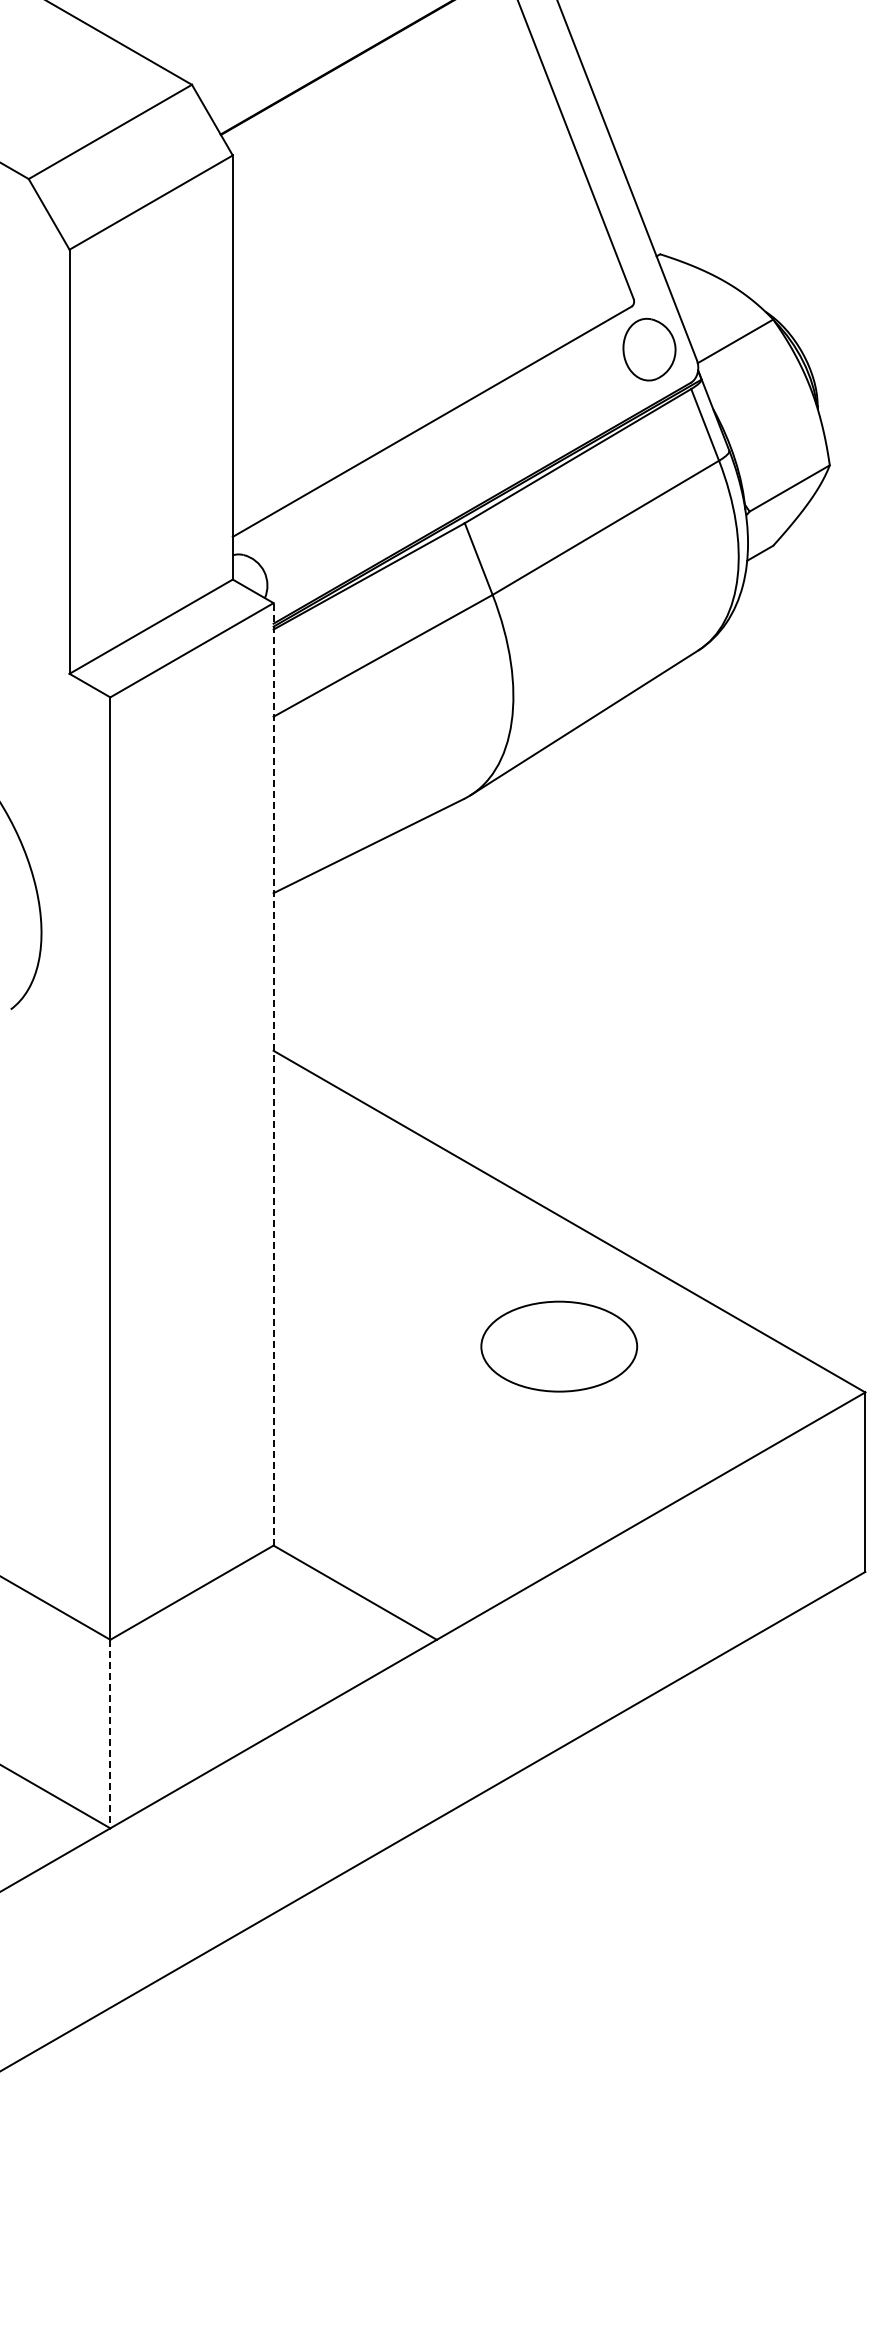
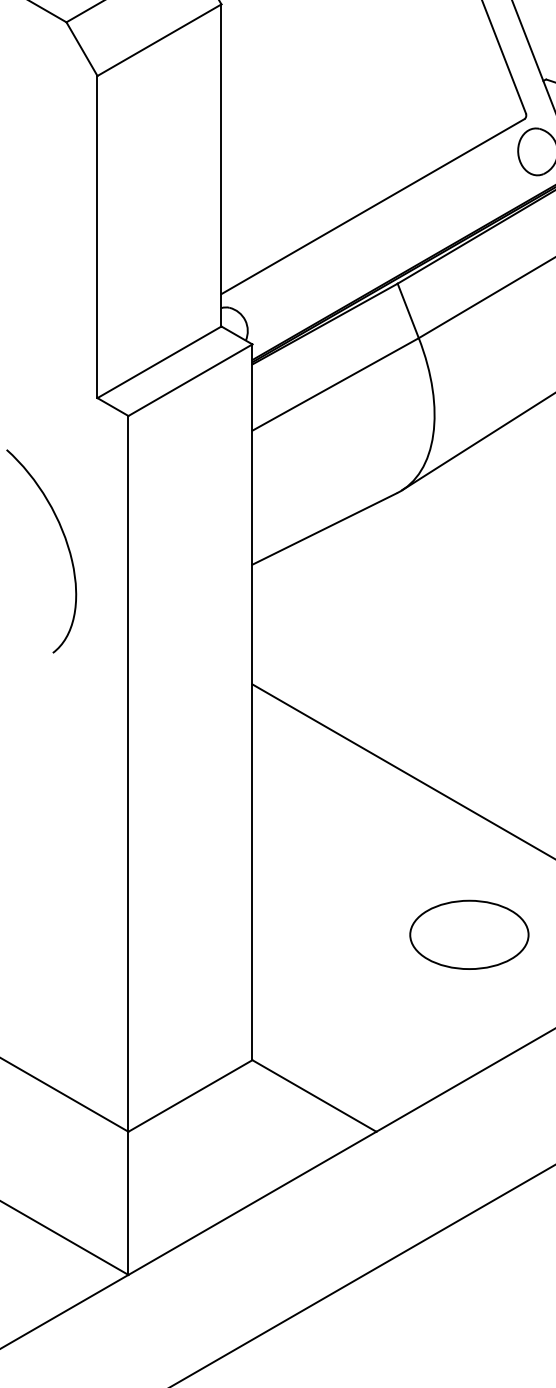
line: (273, 1073) -> (252, 701), dashed -> solid
part: (559, 1346) -> (469, 934), moved
line: (110, 1734) -> (128, 1203), dashed -> solid

